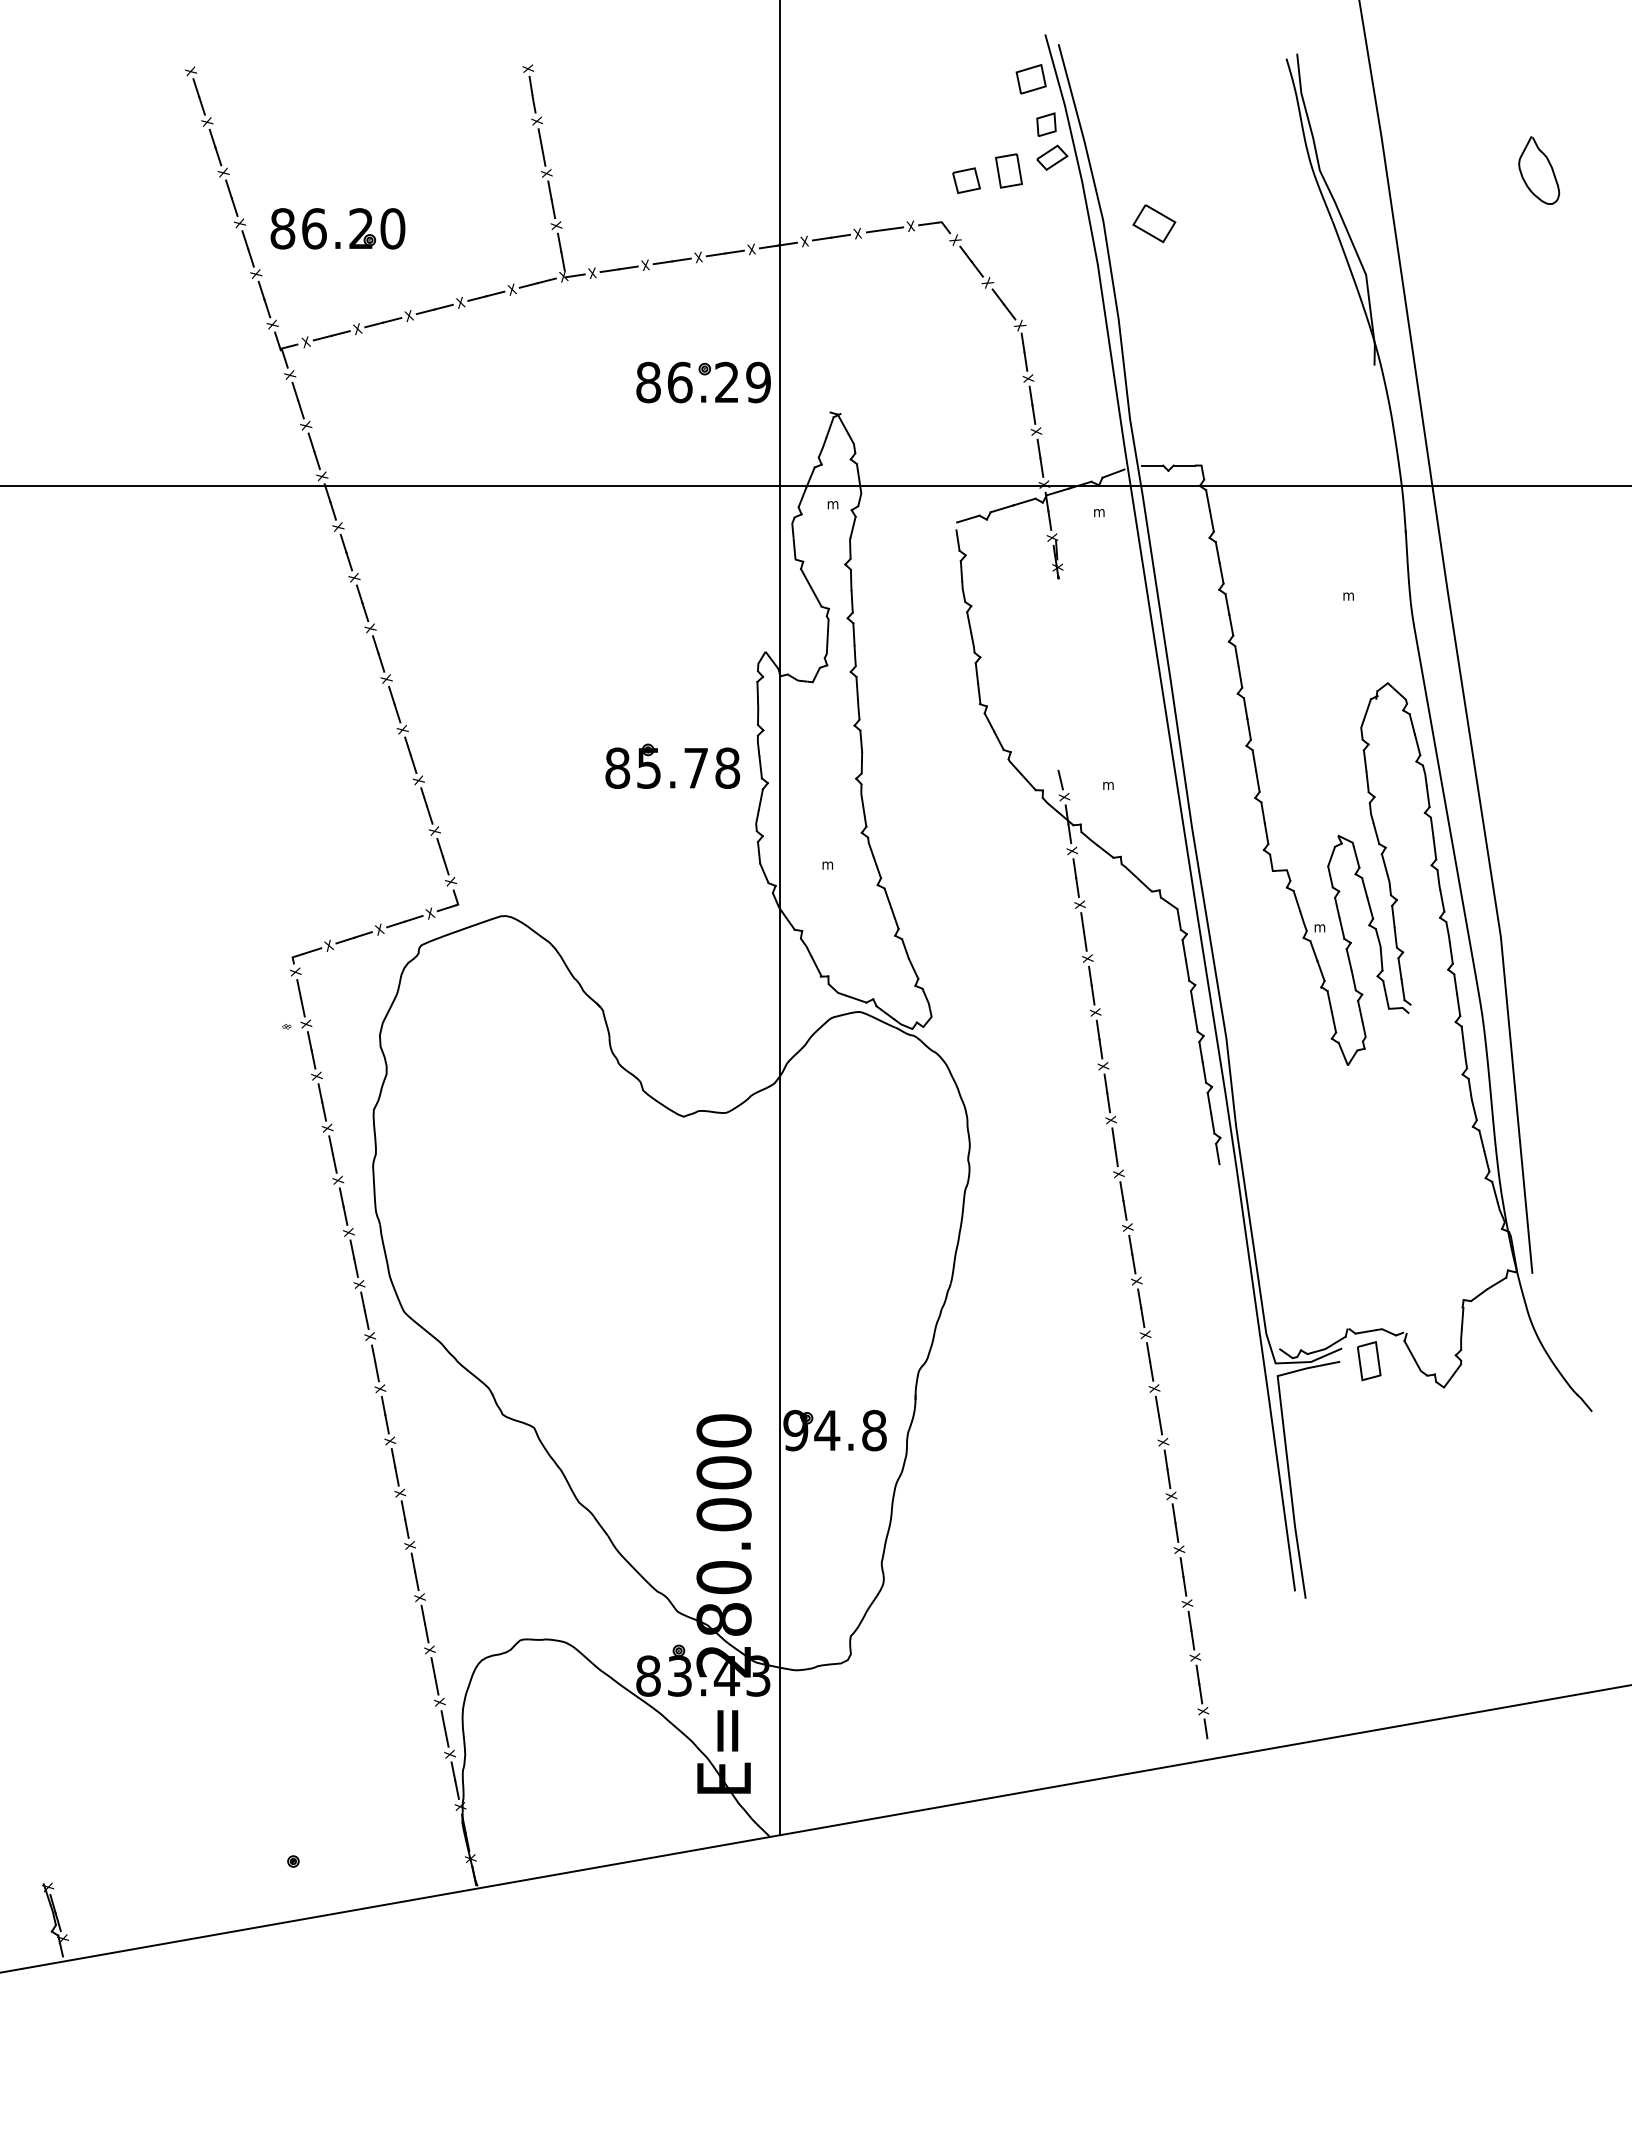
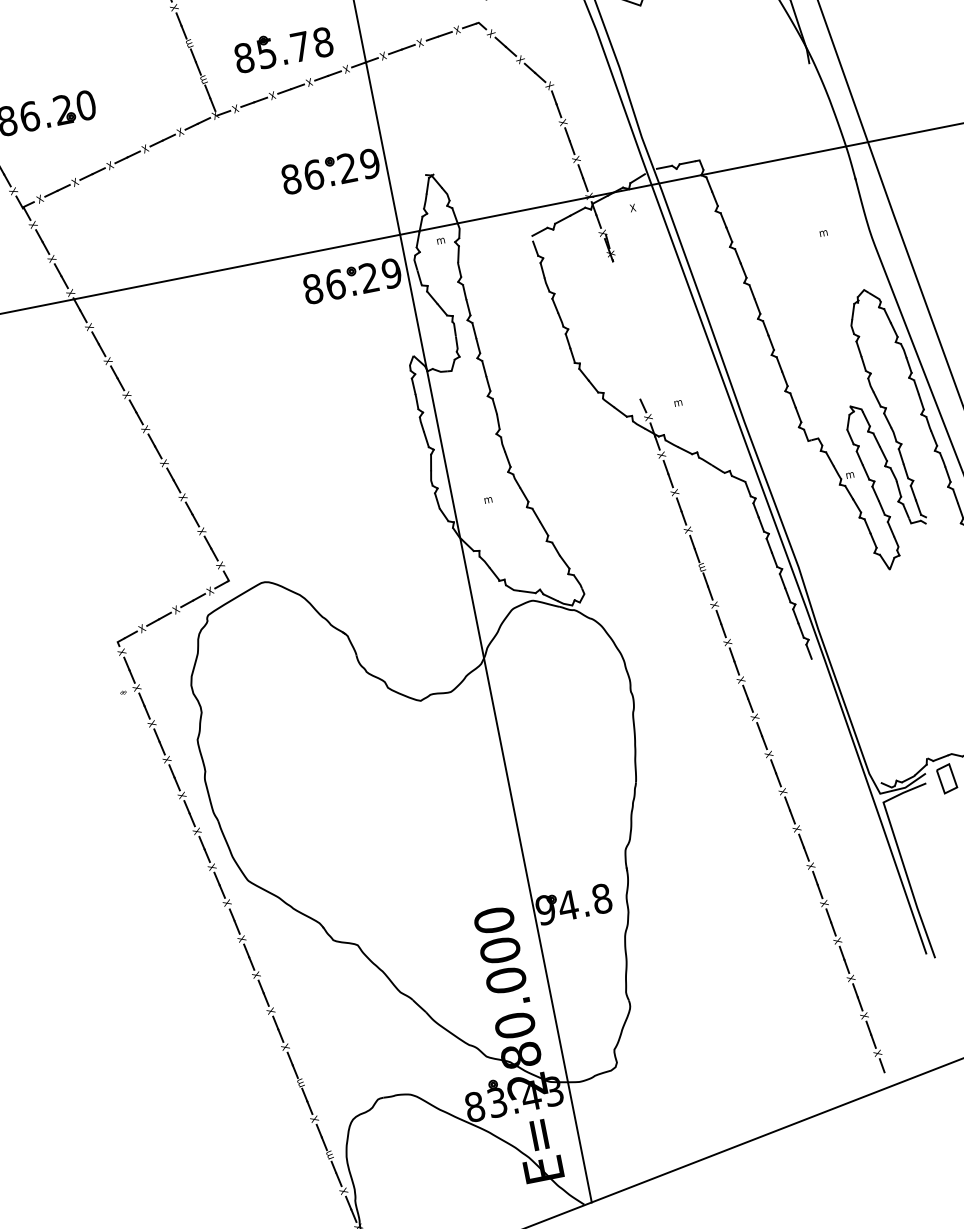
text: (546, 173) -> (188, 43), X -> m
text: (556, 225) -> (203, 79), X -> m
text: (1099, 511) -> (632, 207), m -> X
part: (703, 528) -> (351, 276), added
part: (659, 768) -> (274, 52), moved
text: (1095, 1012) -> (701, 567), X -> m
text: (420, 1597) -> (300, 1082), X -> m
text: (439, 1701) -> (328, 1154), X -> m

